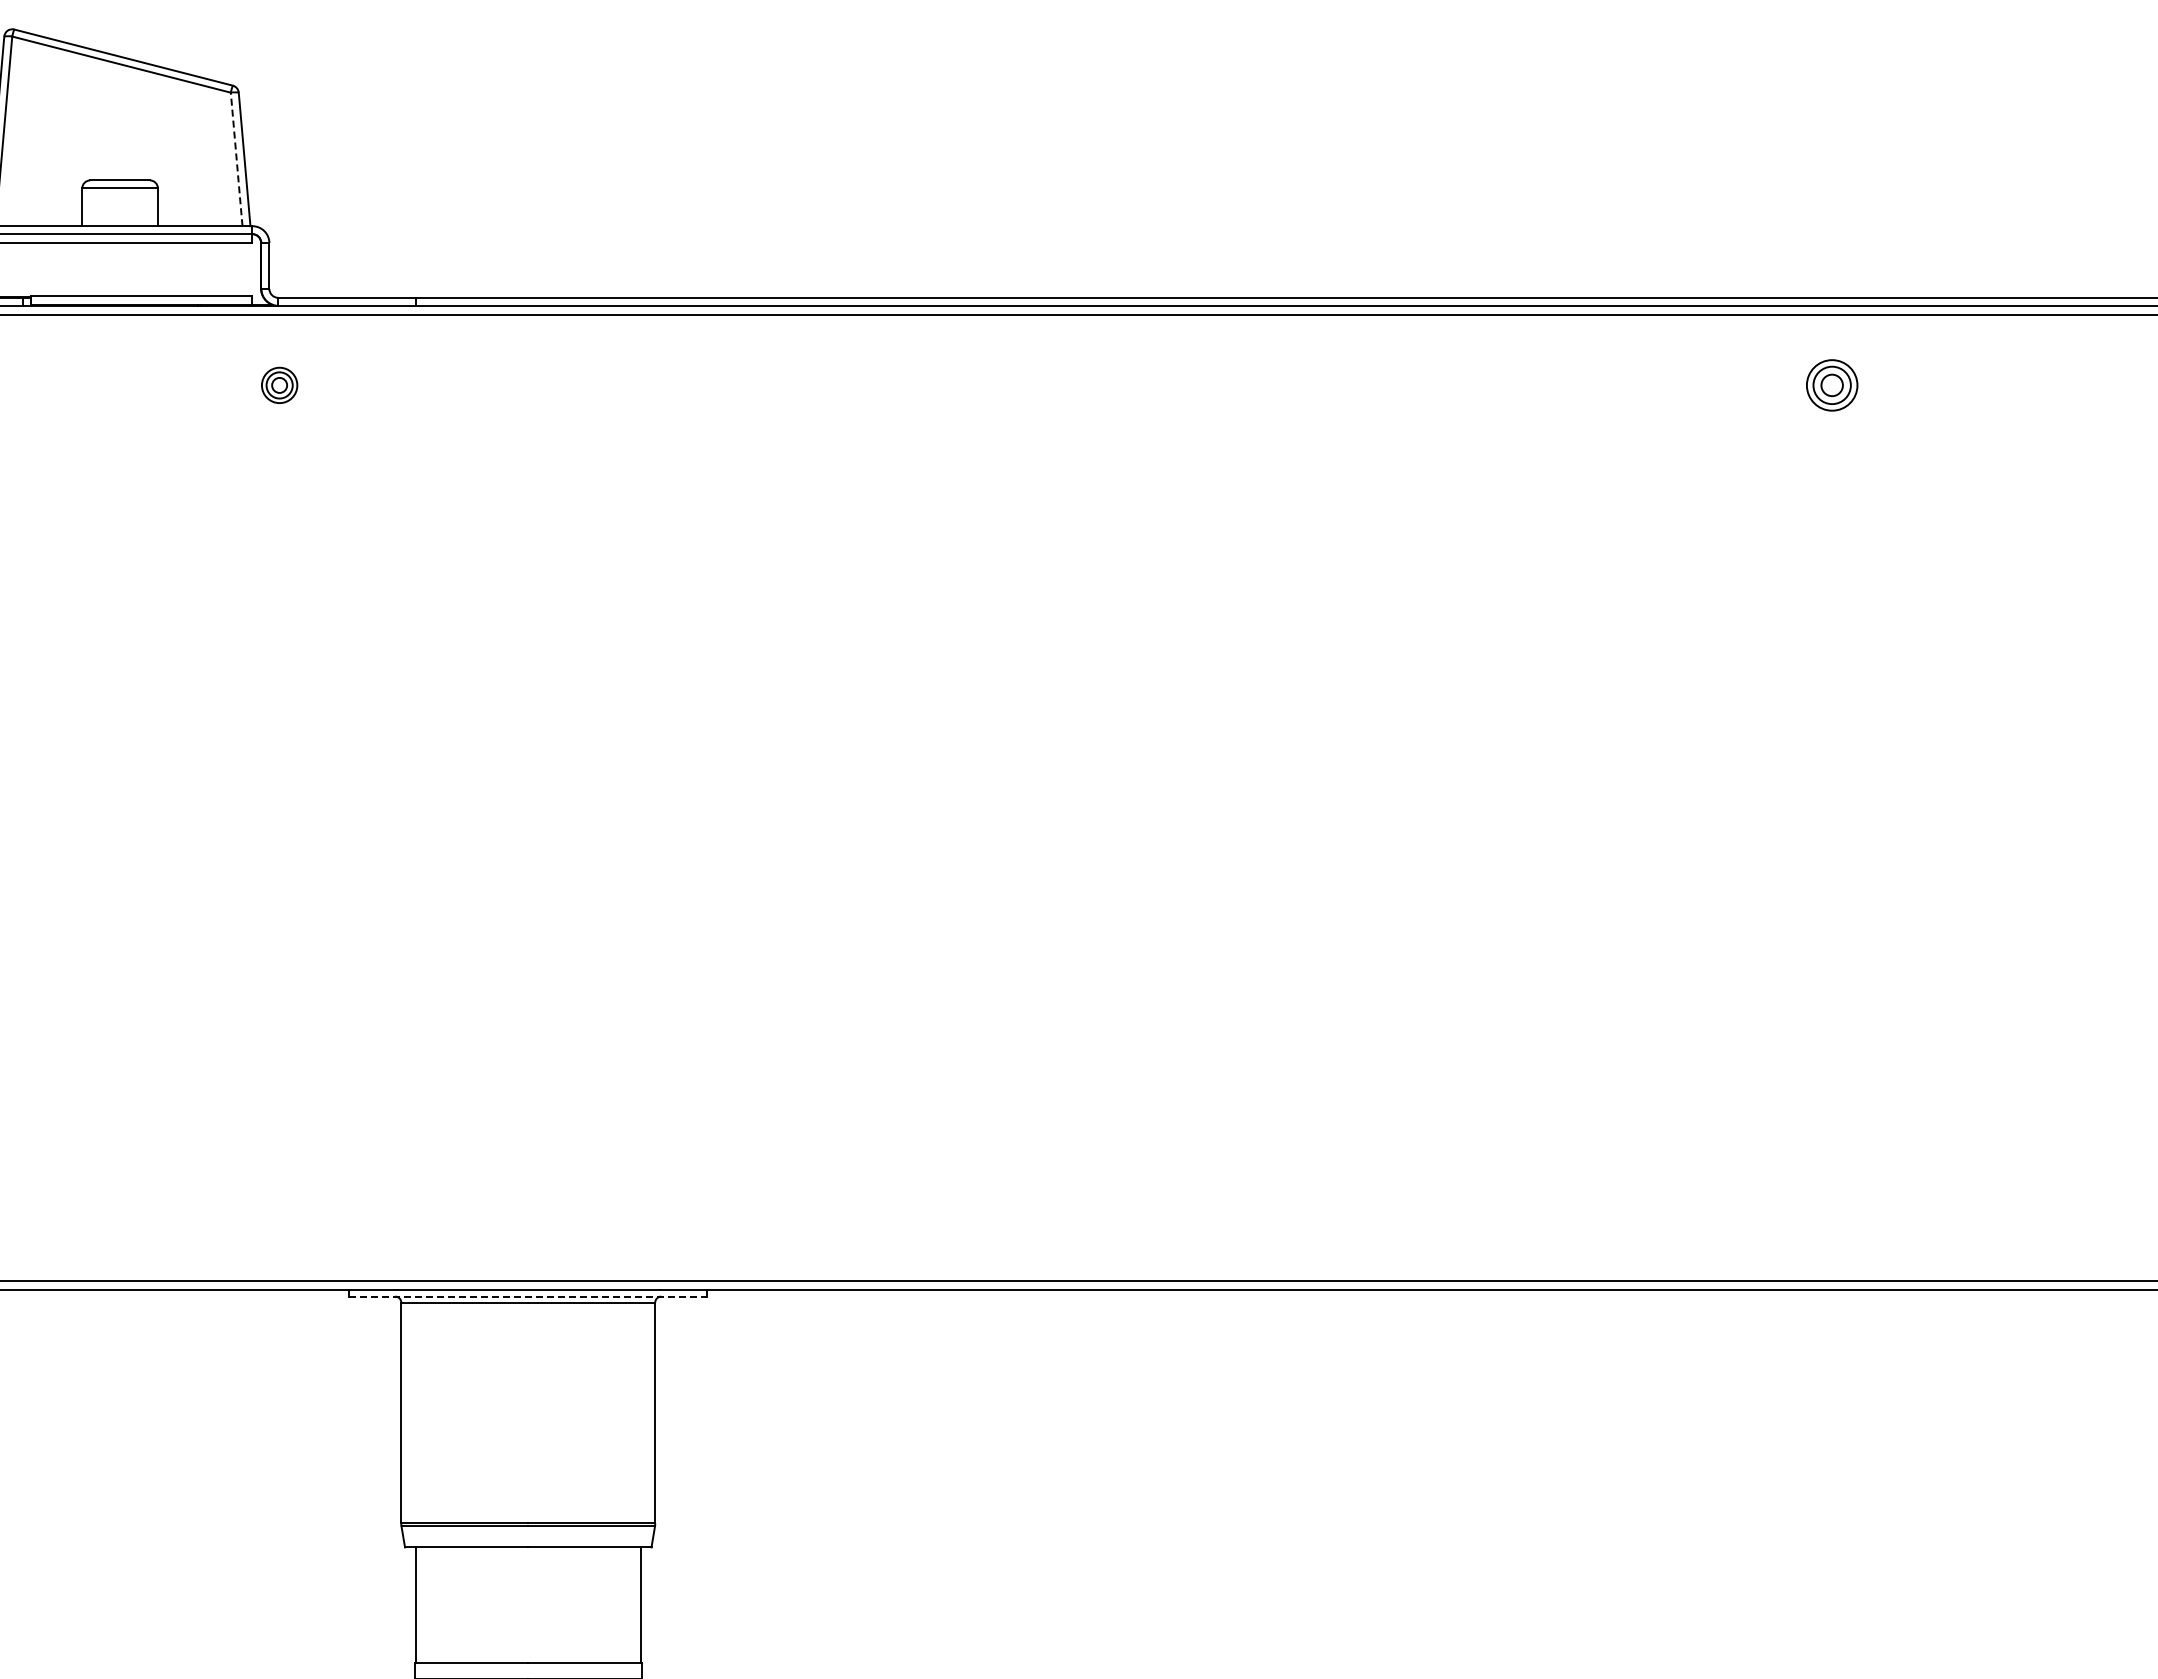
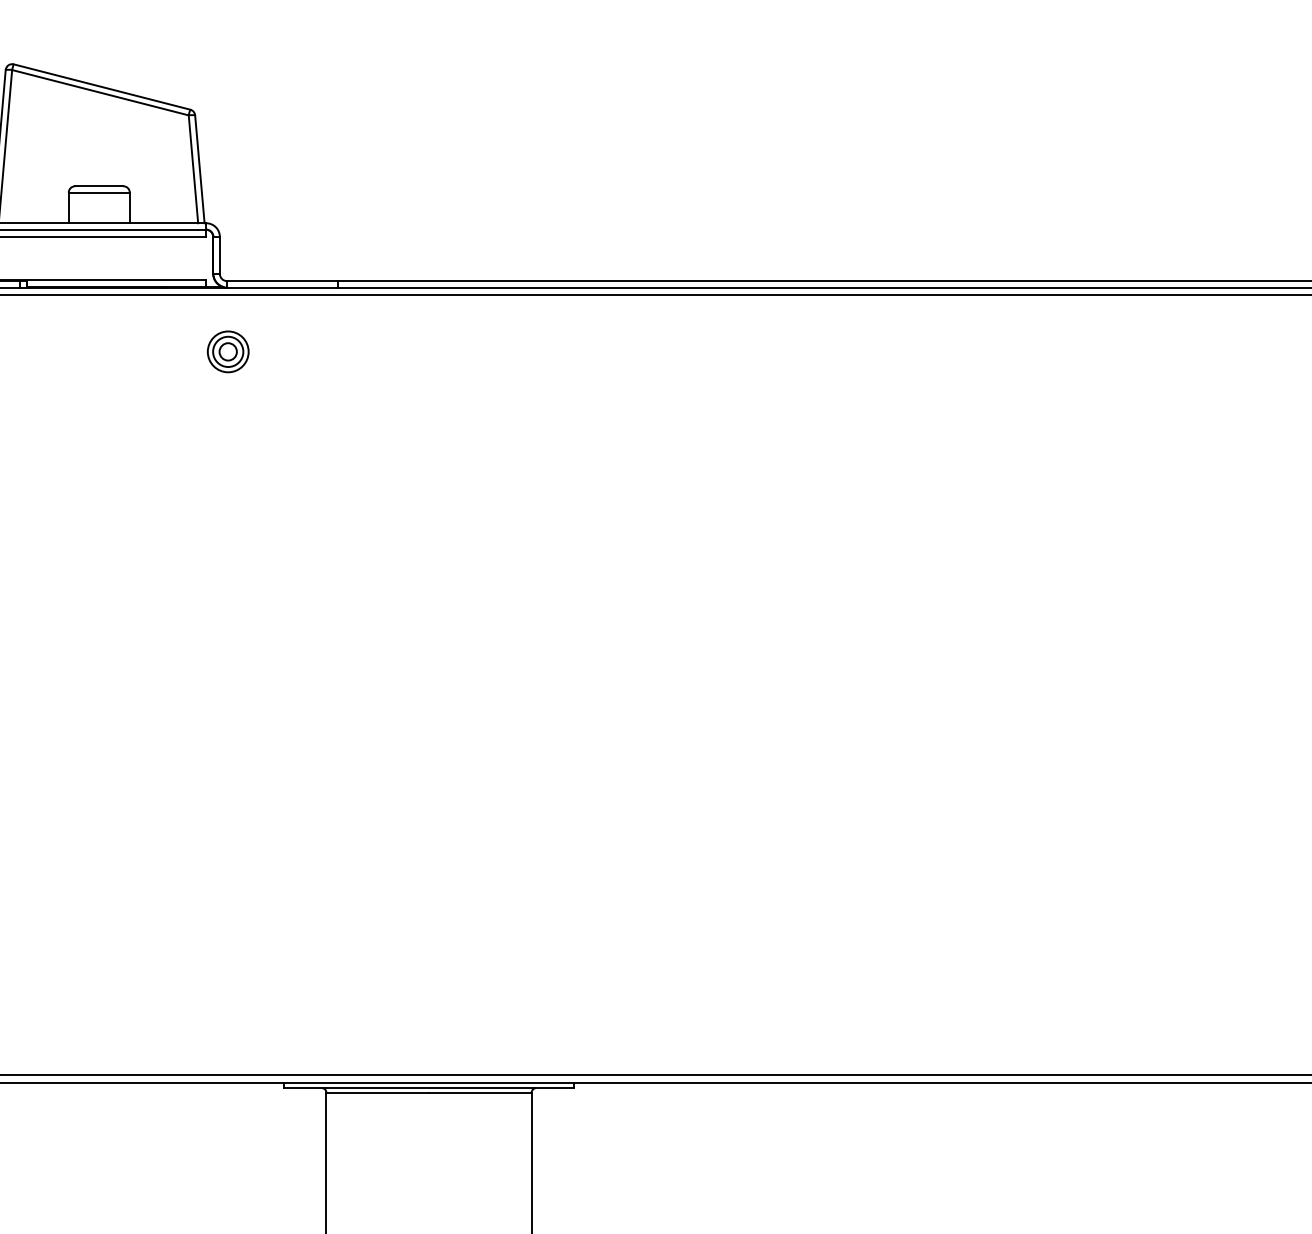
line: (236, 158) -> (193, 168), dashed -> solid
part: (279, 385) -> (228, 351), size x1.43
line: (528, 1296) -> (429, 1087), dashed -> solid

